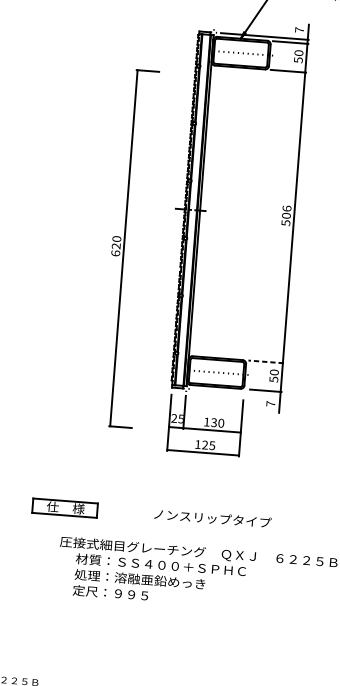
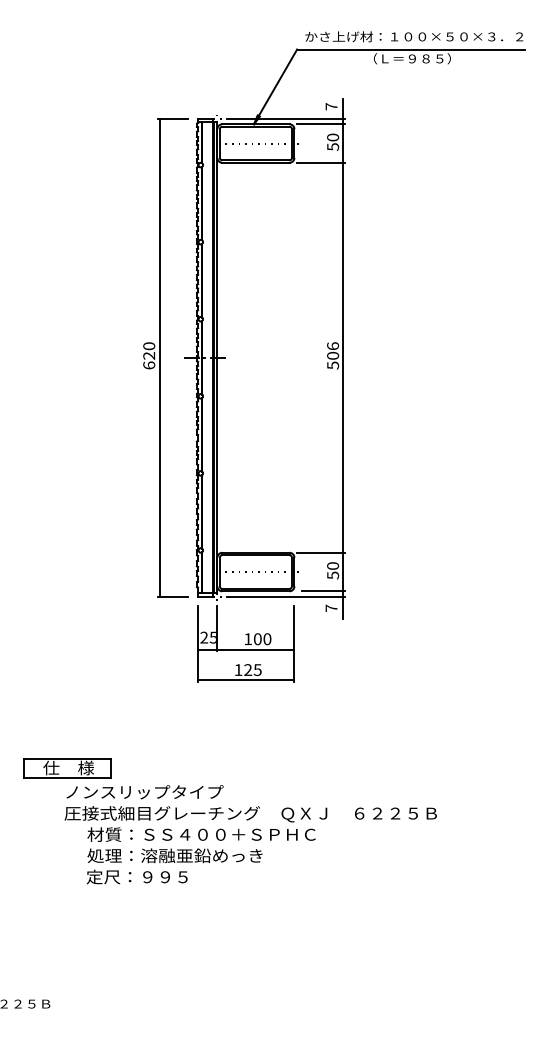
part: (128, 248) -> (165, 357), moved
line: (265, 361) -> (320, 552), dashed -> solid
line: (237, 392) -> (285, 596), added
text: (213, 422) -> (257, 639), 130 -> 100
text: (212, 518) -> (144, 792), moved

